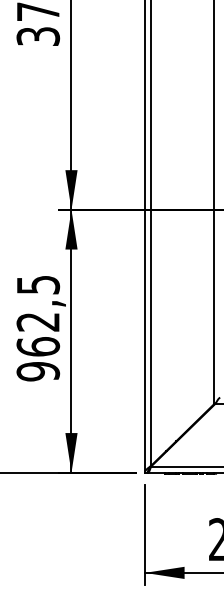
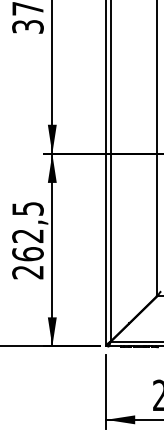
text: (38, 371) -> (28, 272), 962,5 -> 262,5

